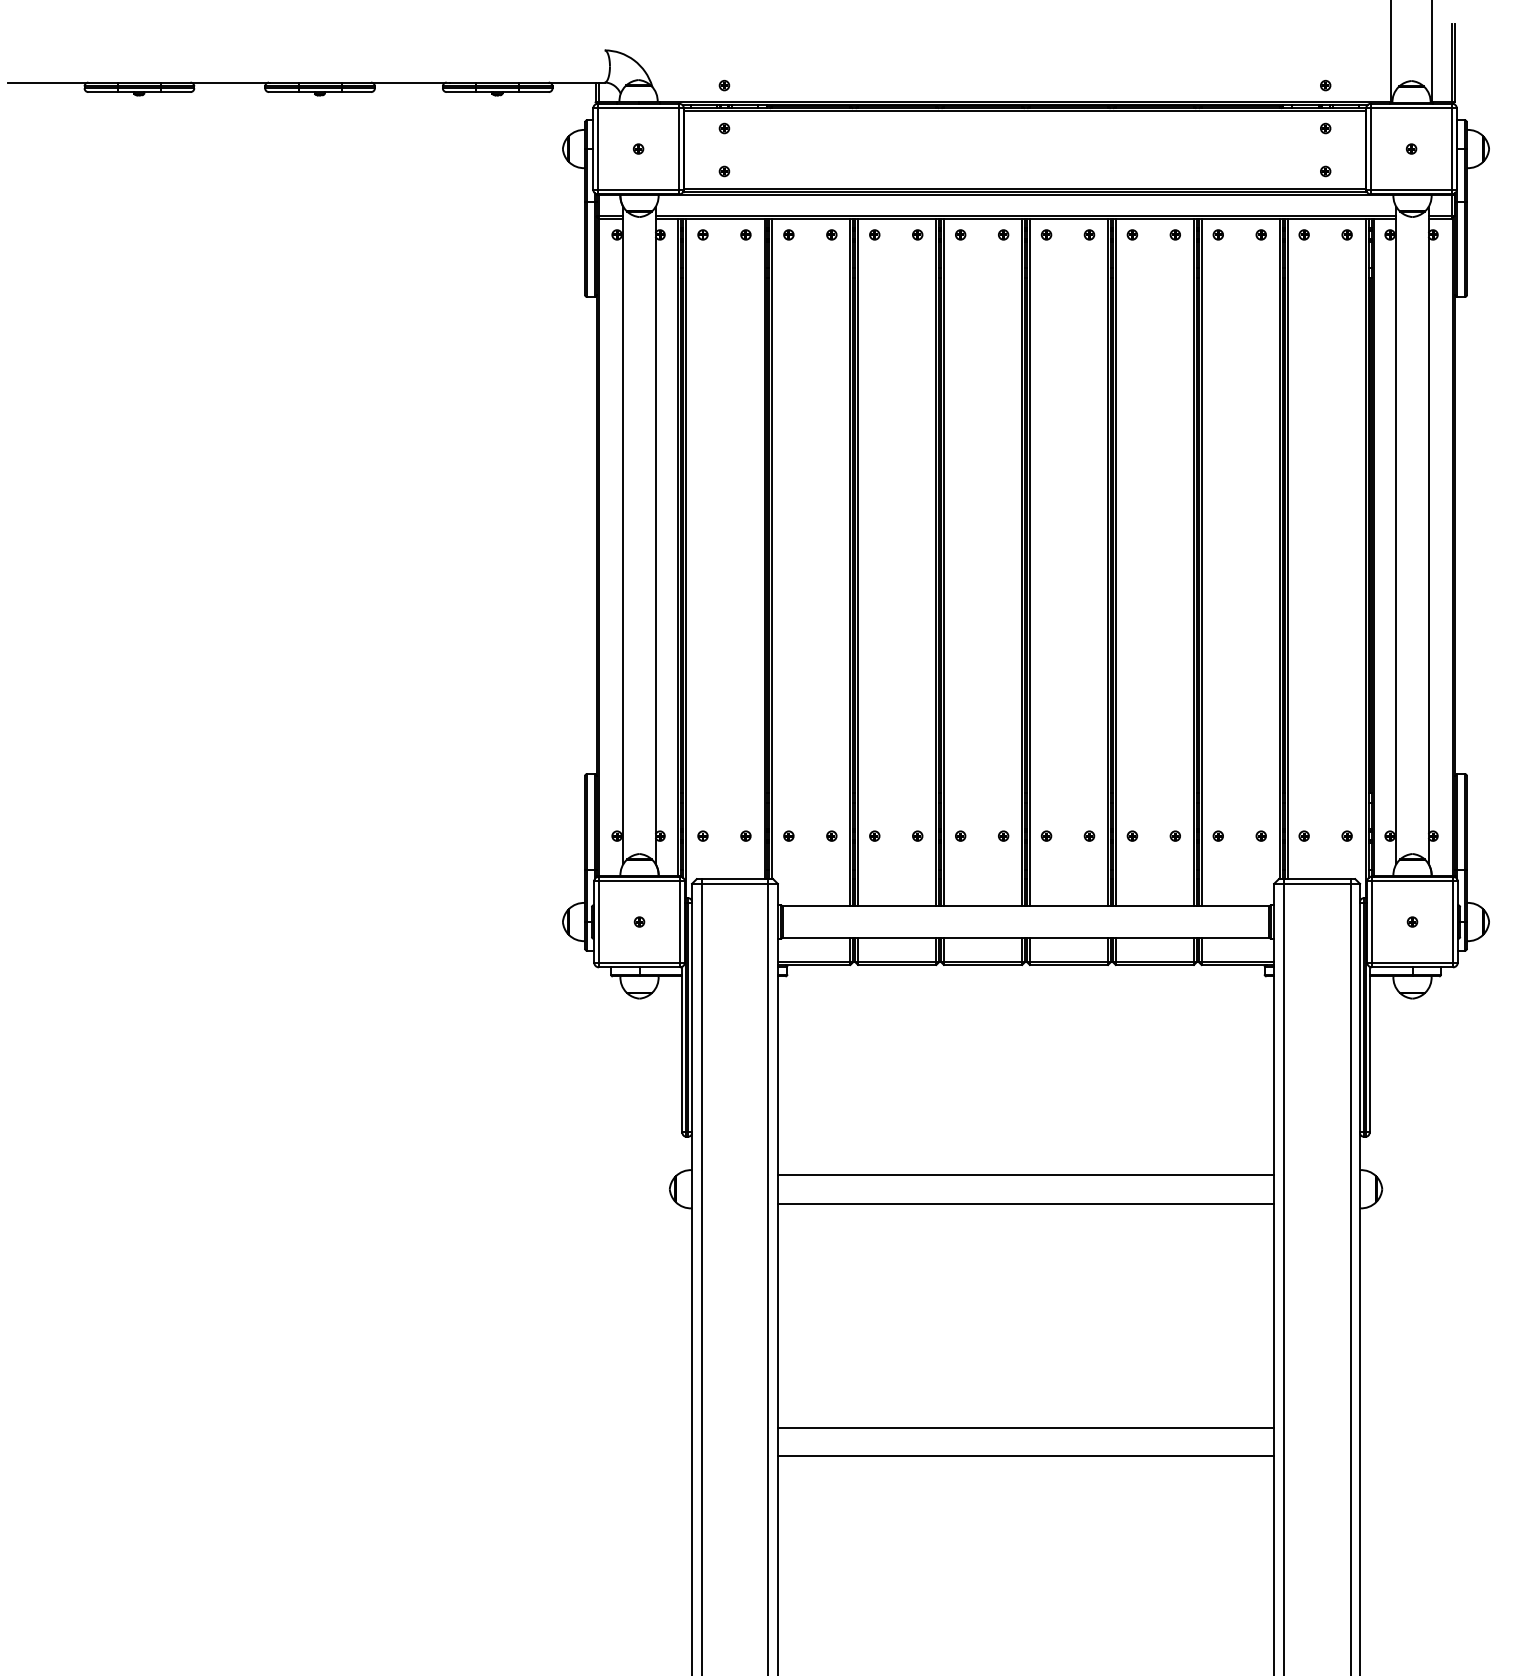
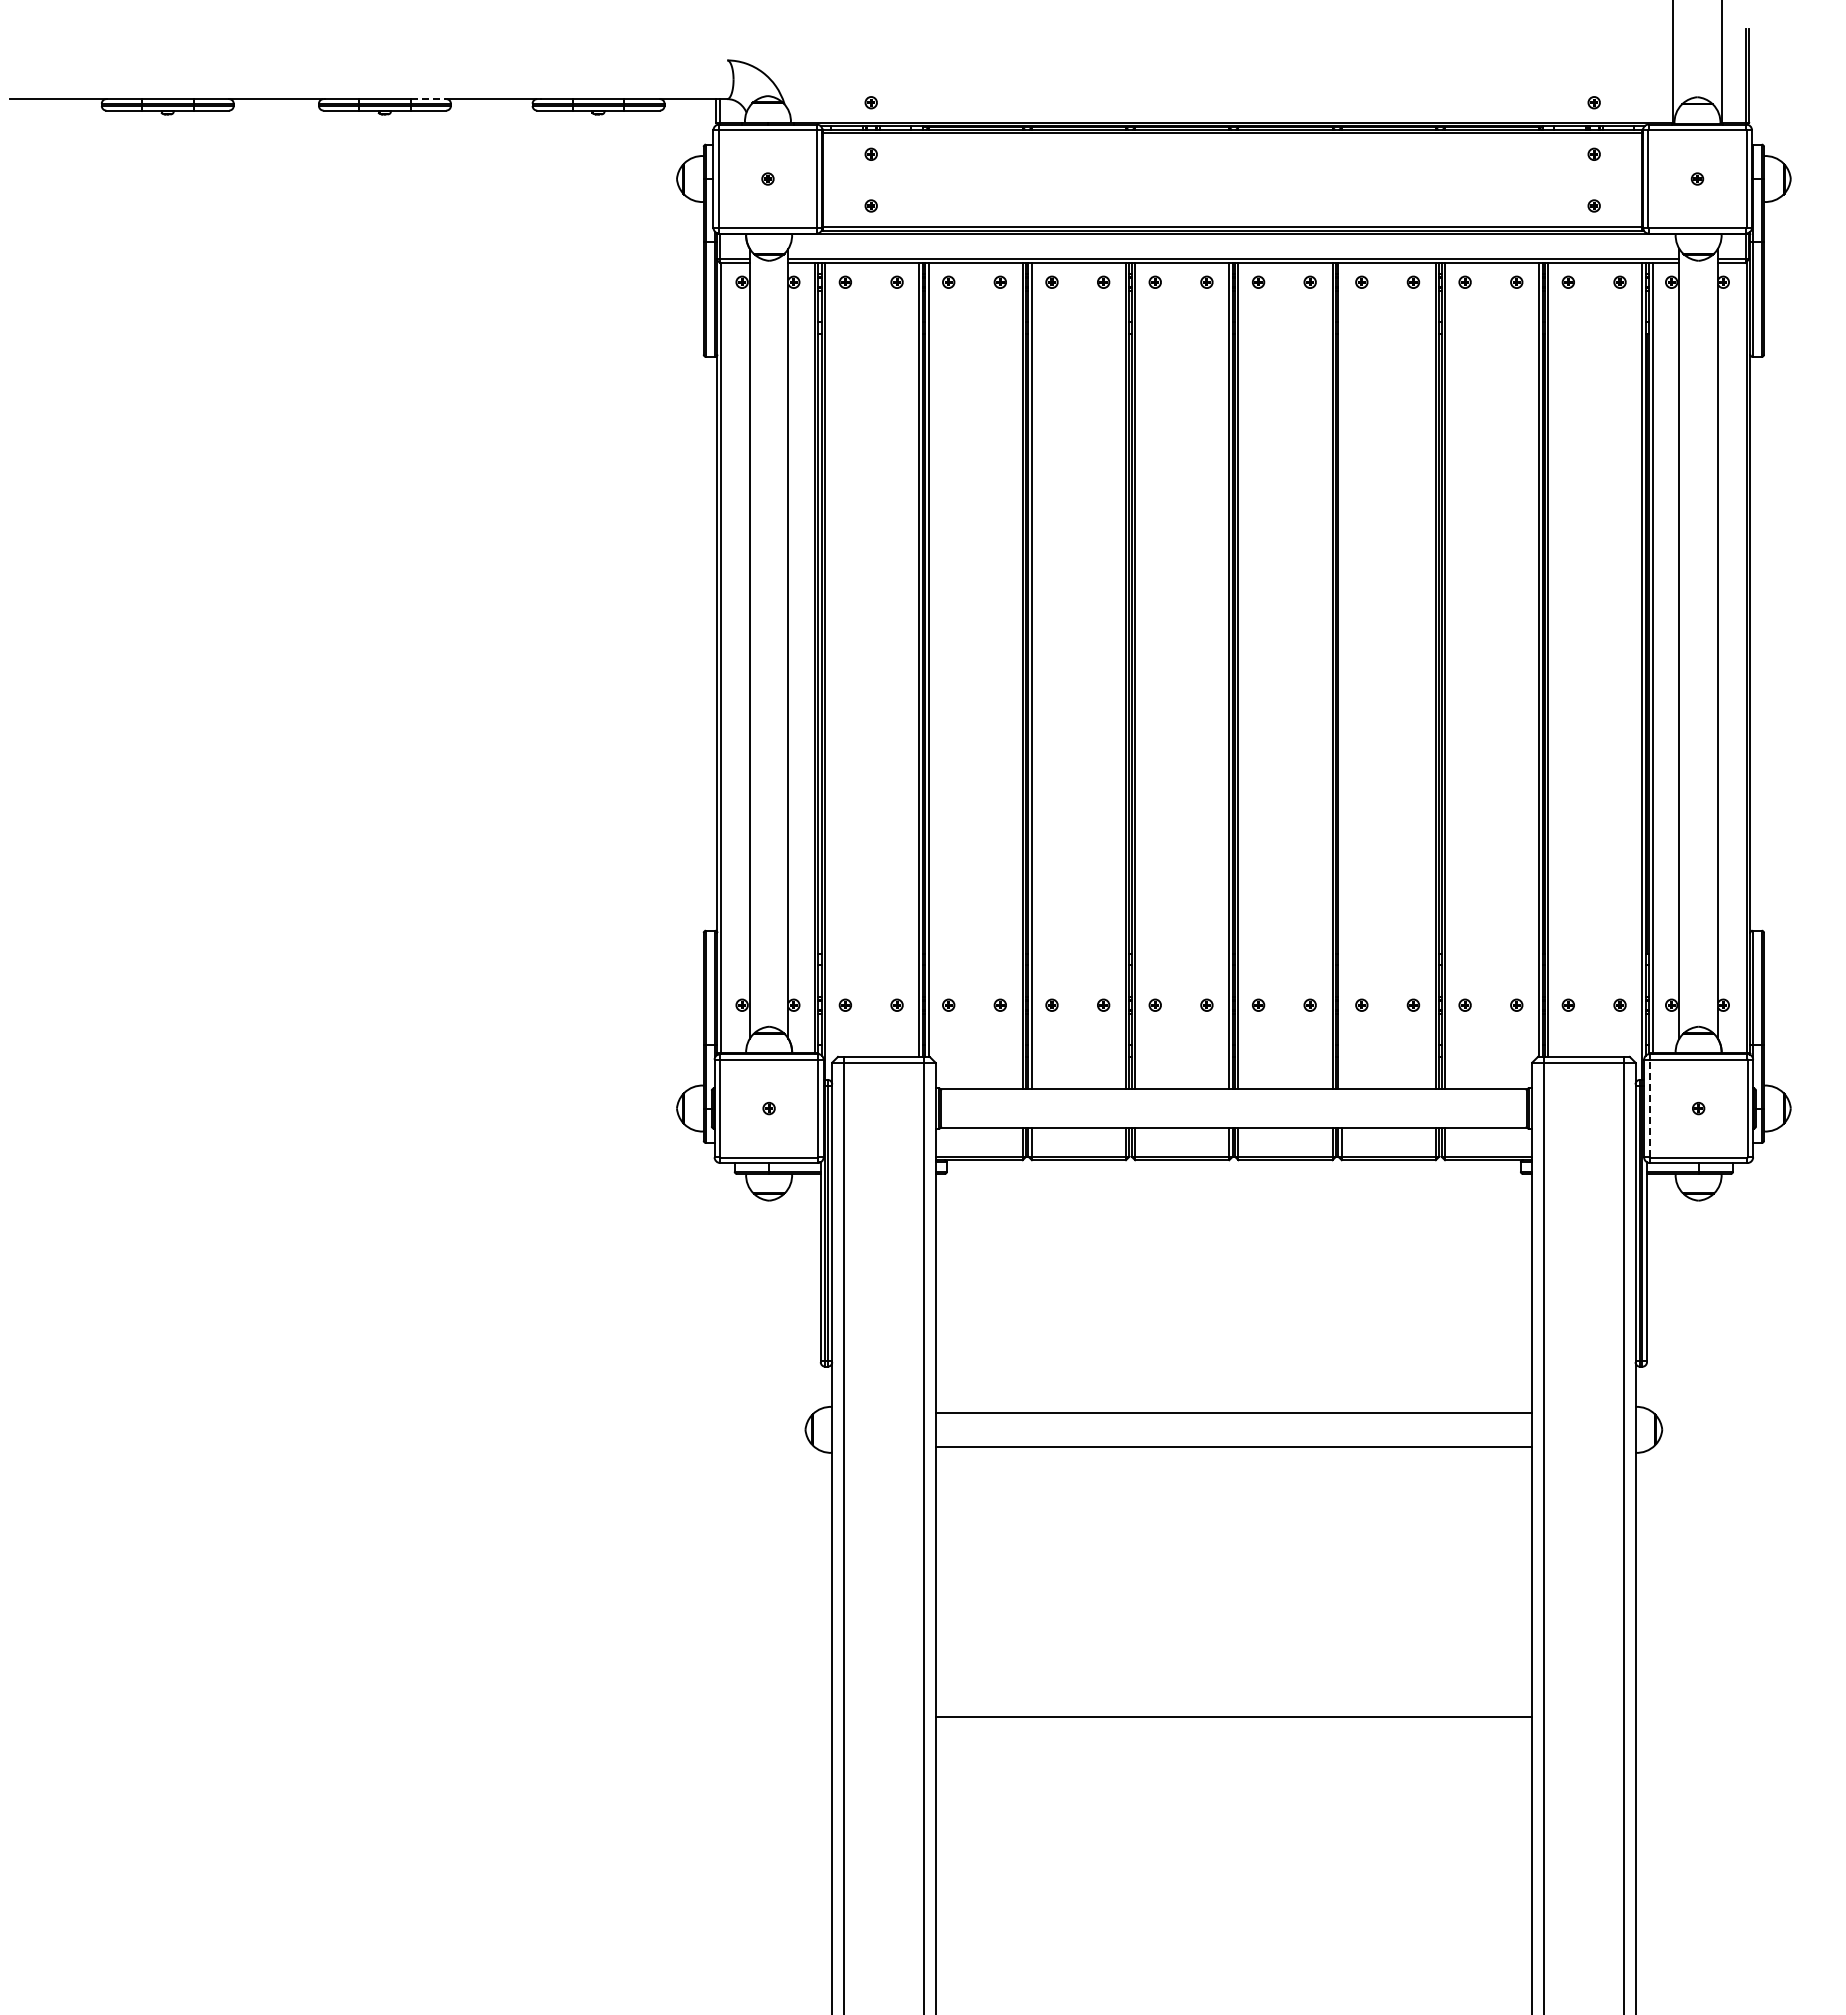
line: (356, 82) -> (428, 99), solid -> dashed
line: (1115, 561) -> (1341, 675), removed
line: (1371, 921) -> (1649, 1108), solid -> dashed
line: (1025, 1456) -> (1233, 1751), removed

